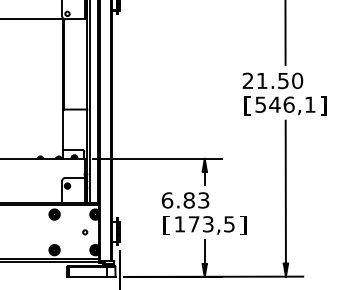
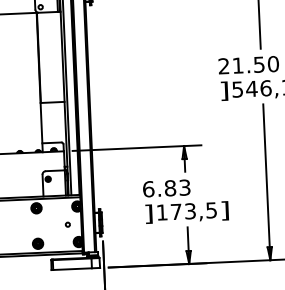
text: (247, 105) -> (224, 90), [ -> ]
text: (166, 225) -> (148, 214), [ -> ]

